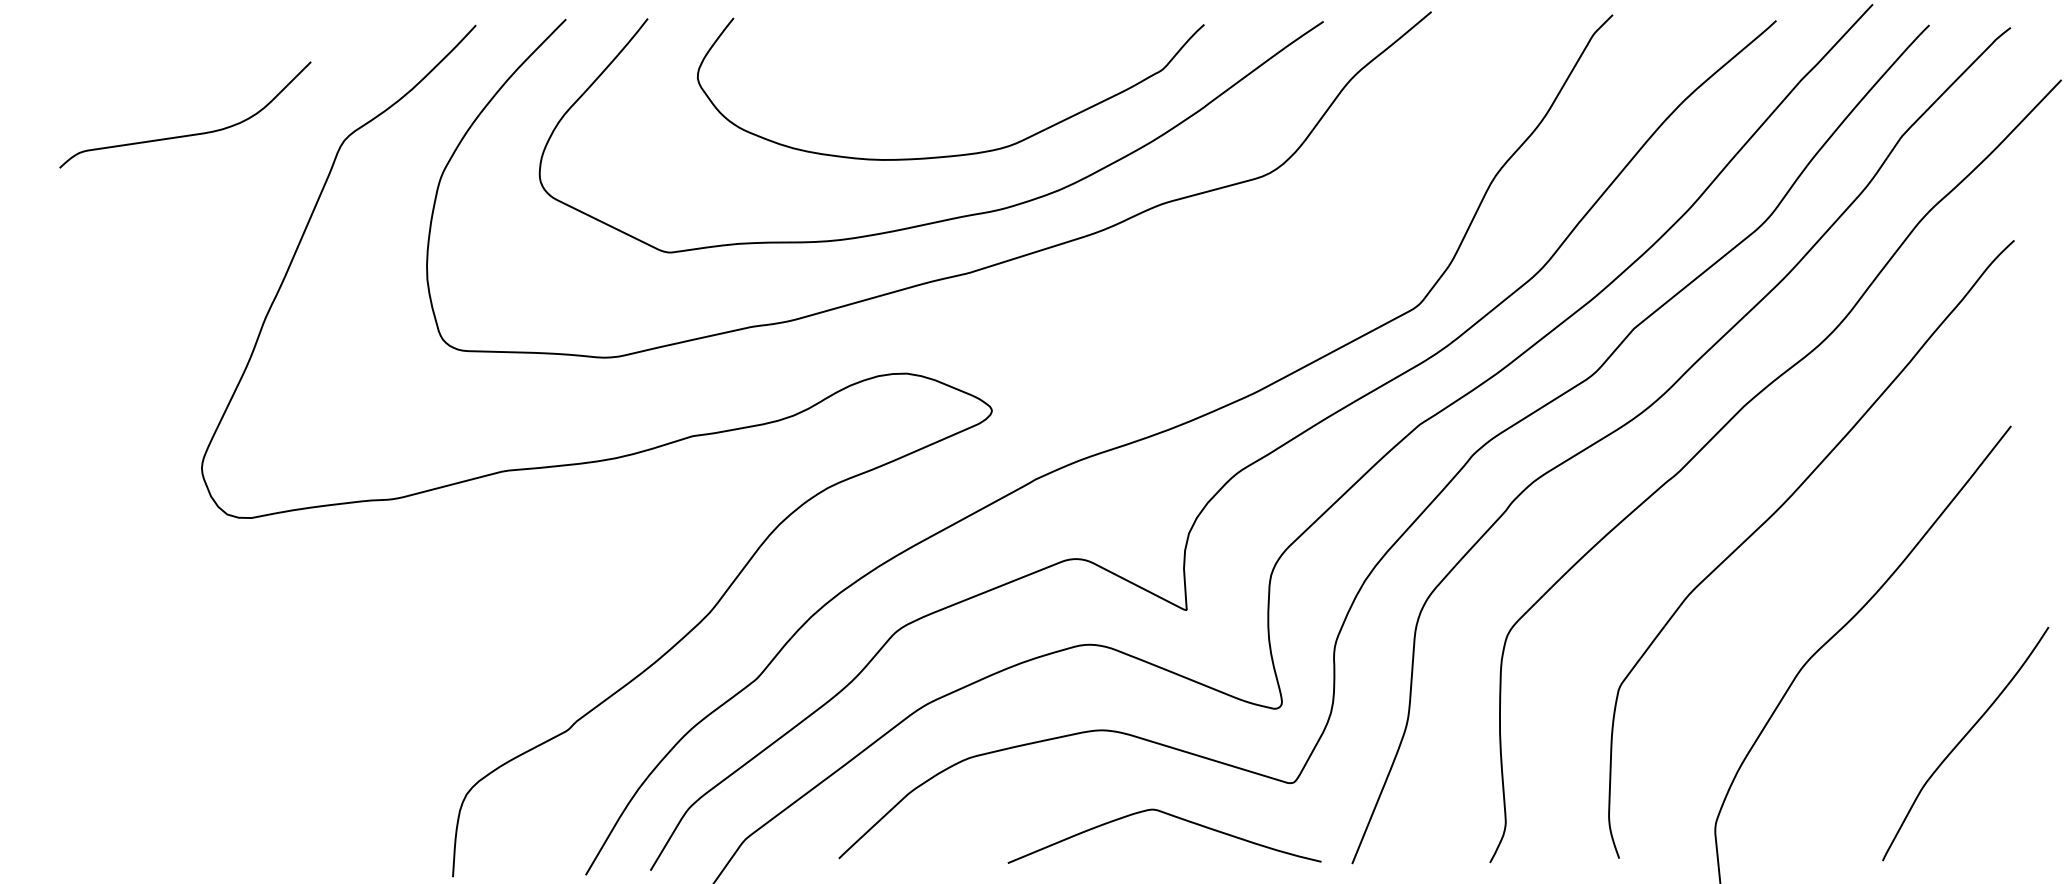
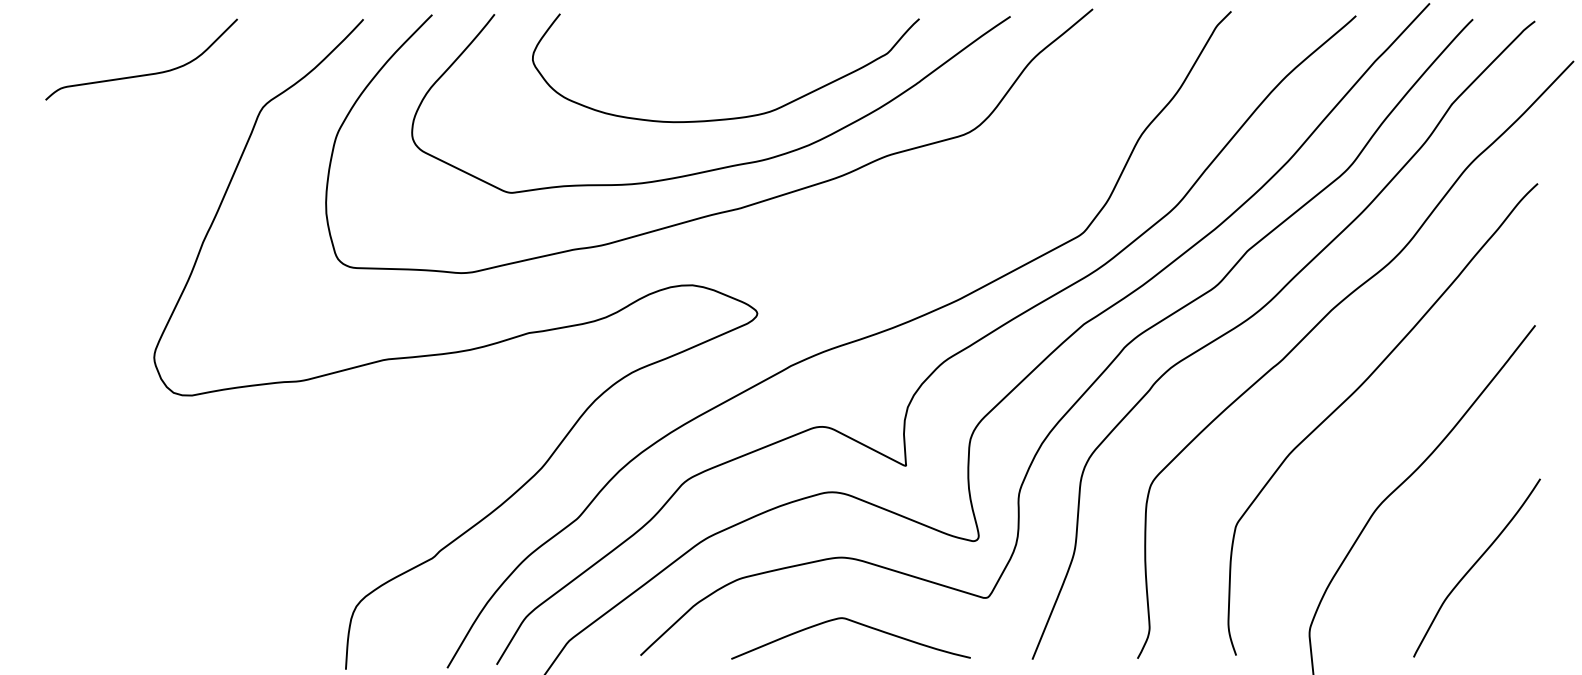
curve: (187, 134) -> (143, 74), moved
curve: (1962, 740) -> (1474, 565), moved
curve: (1171, 816) -> (856, 623), moved

